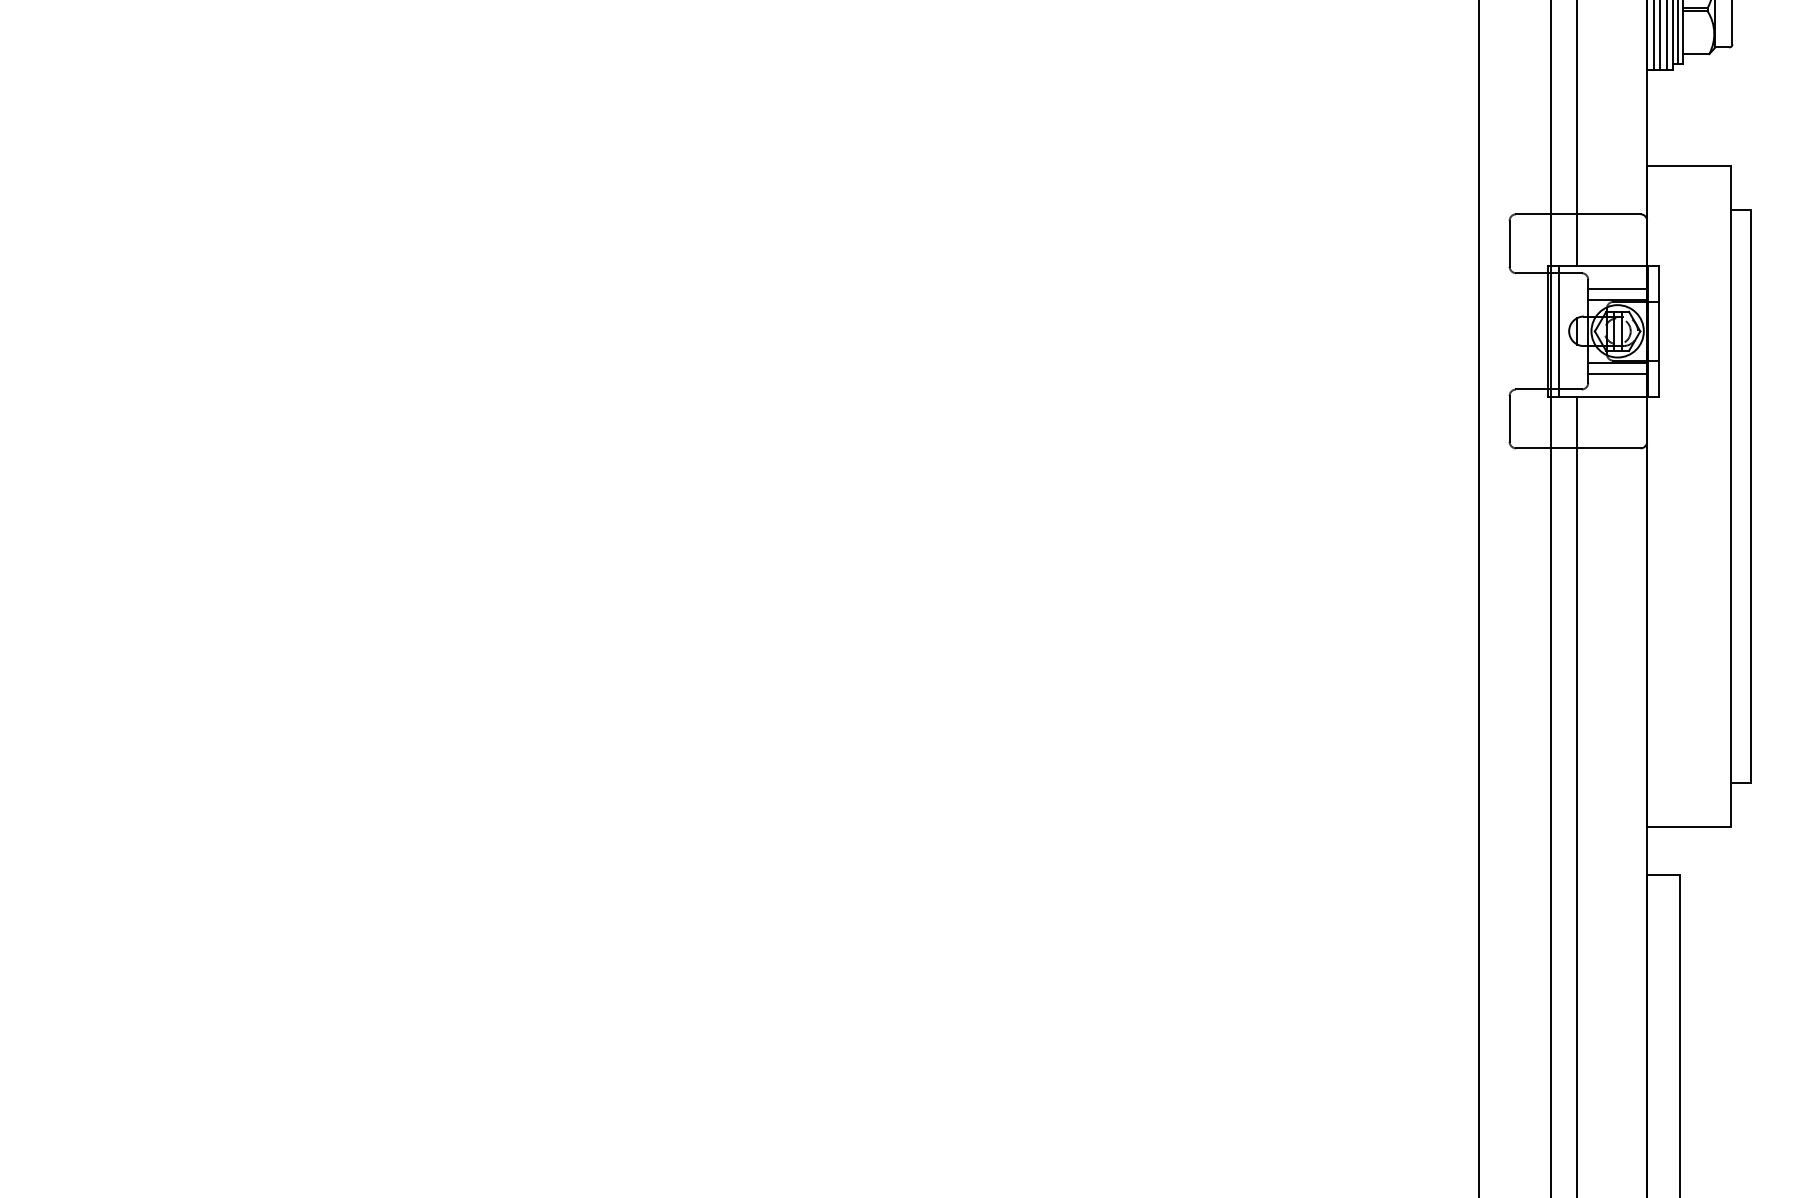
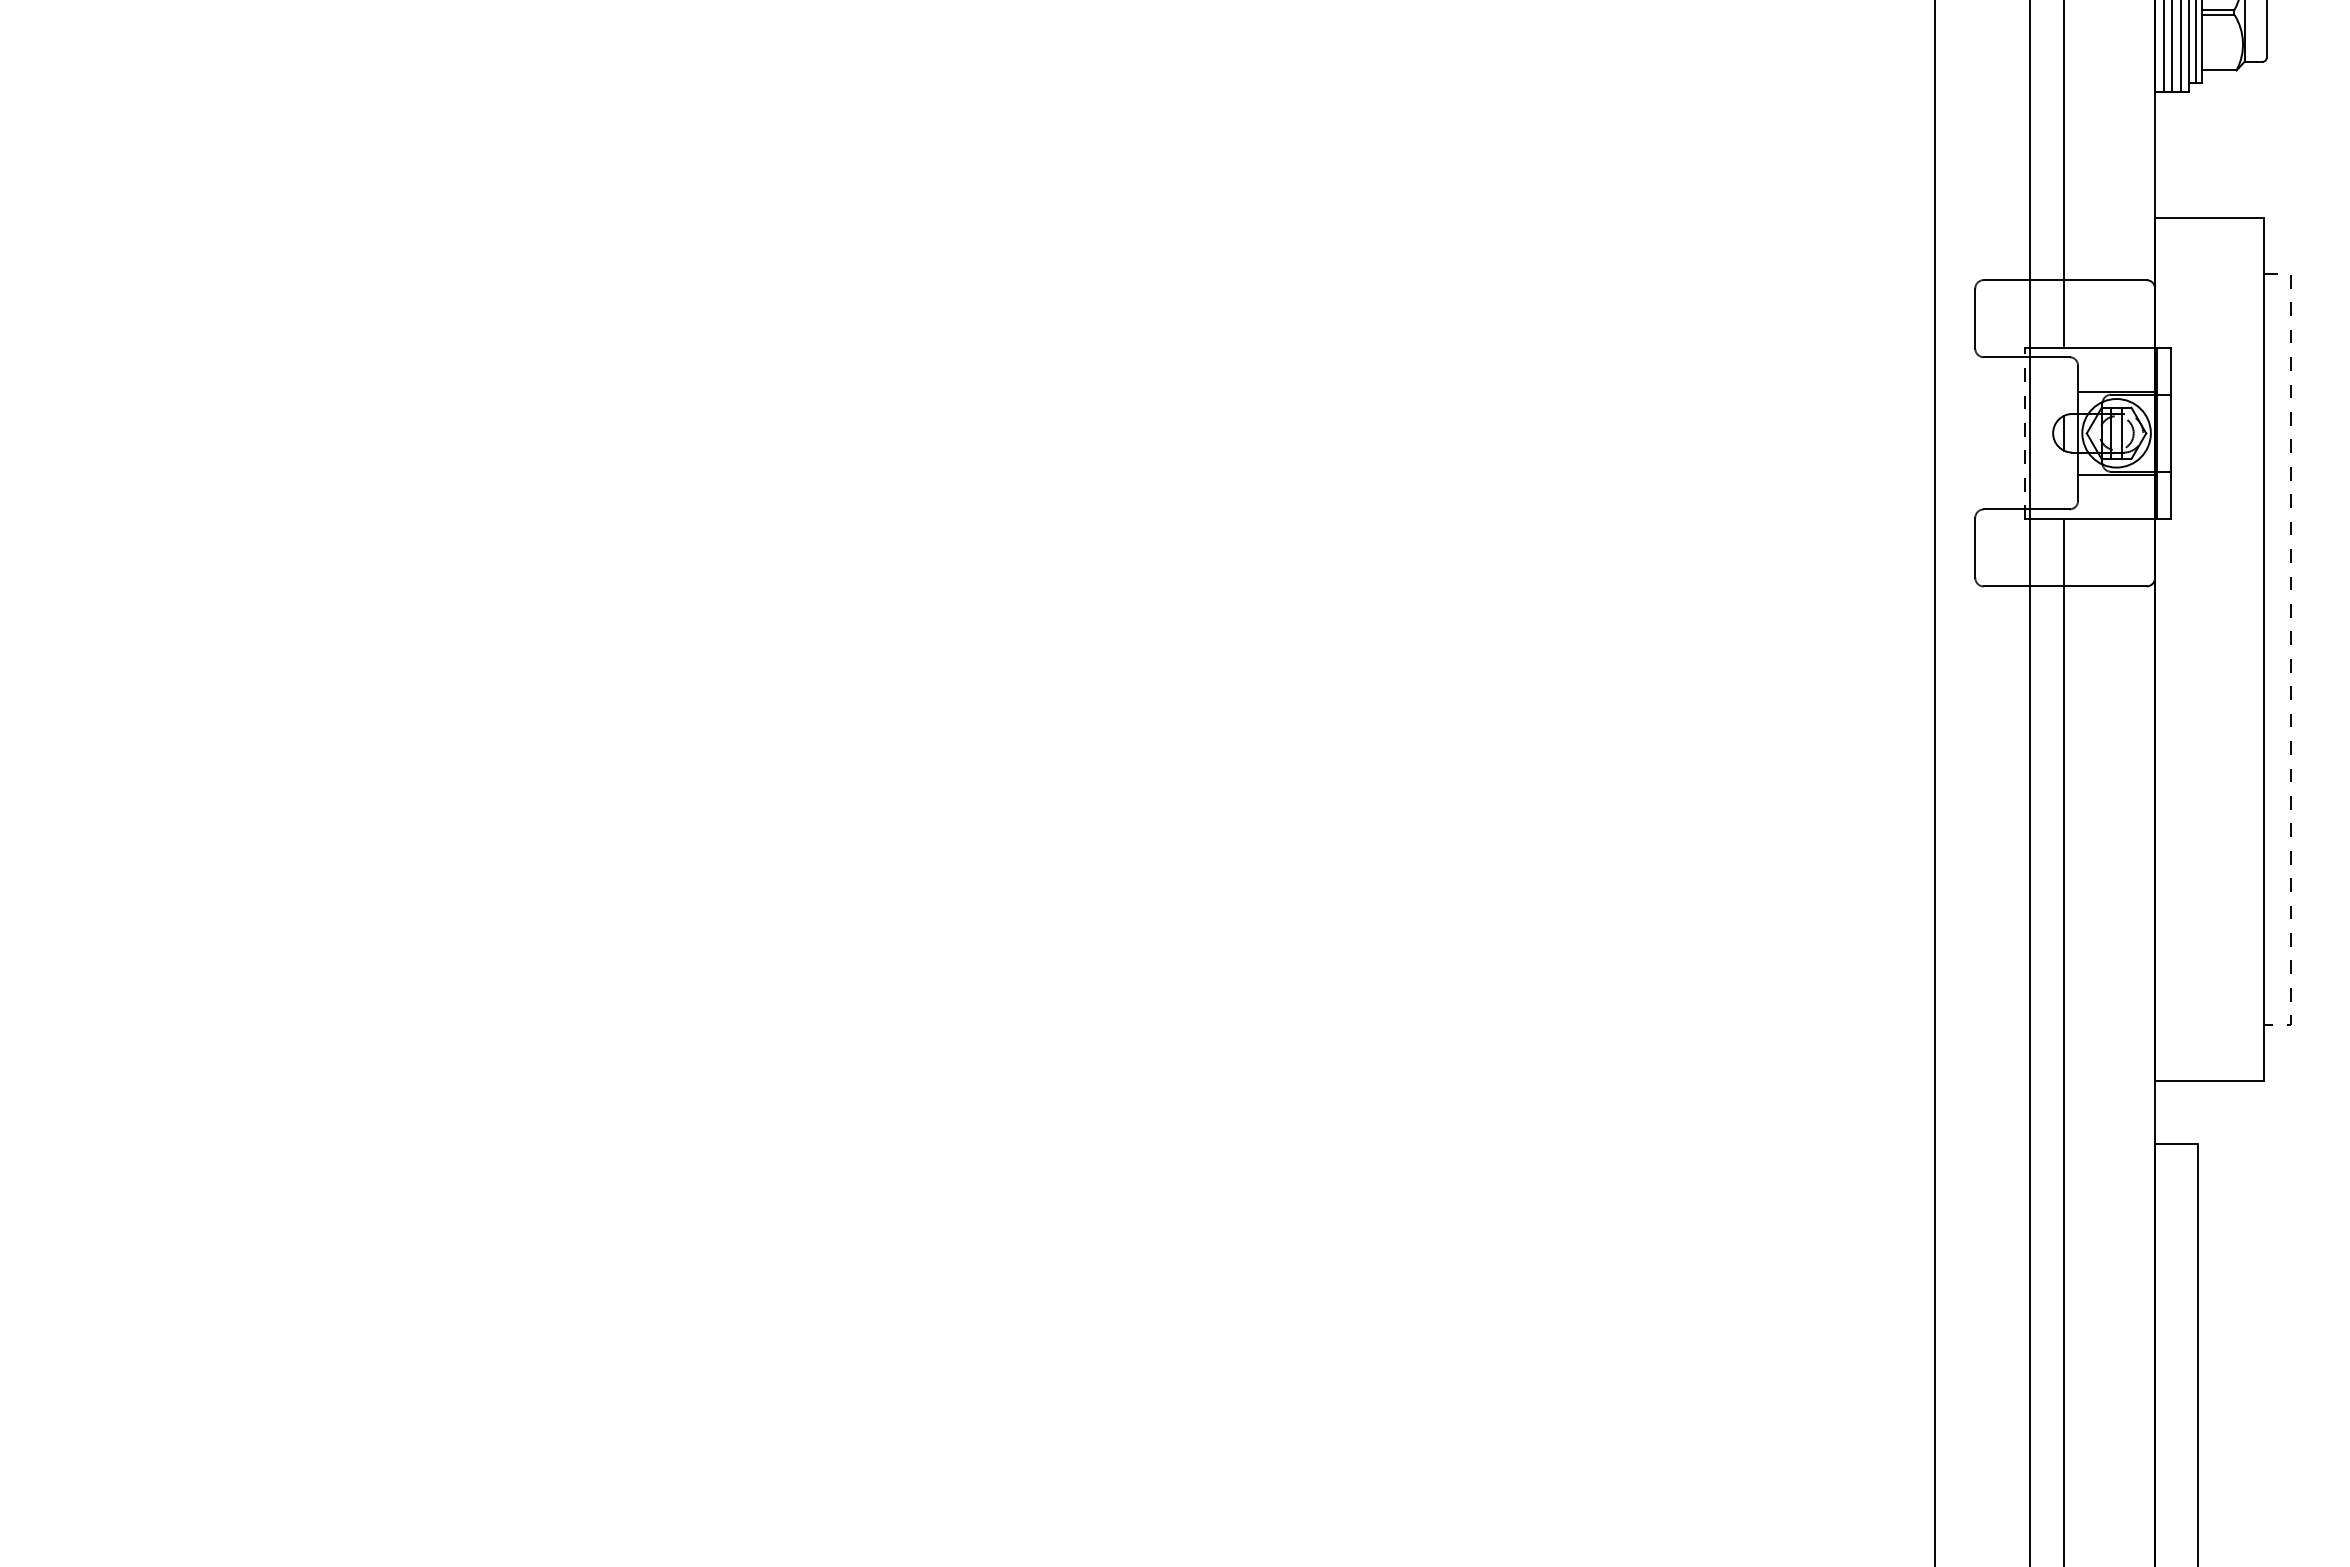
line: (1617, 288) -> (2116, 377), removed
line: (1558, 330) -> (2039, 432), removed
line: (1548, 331) -> (2025, 433), solid -> dashed
line: (1617, 373) -> (2116, 488), removed
line: (1751, 497) -> (2291, 650), solid -> dashed

